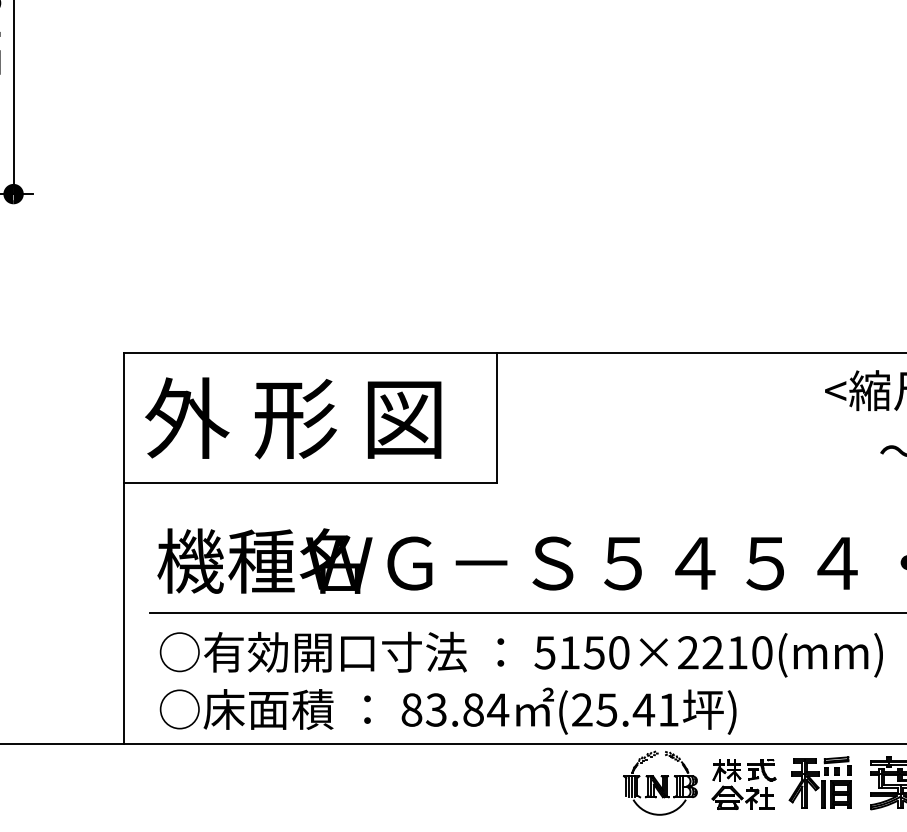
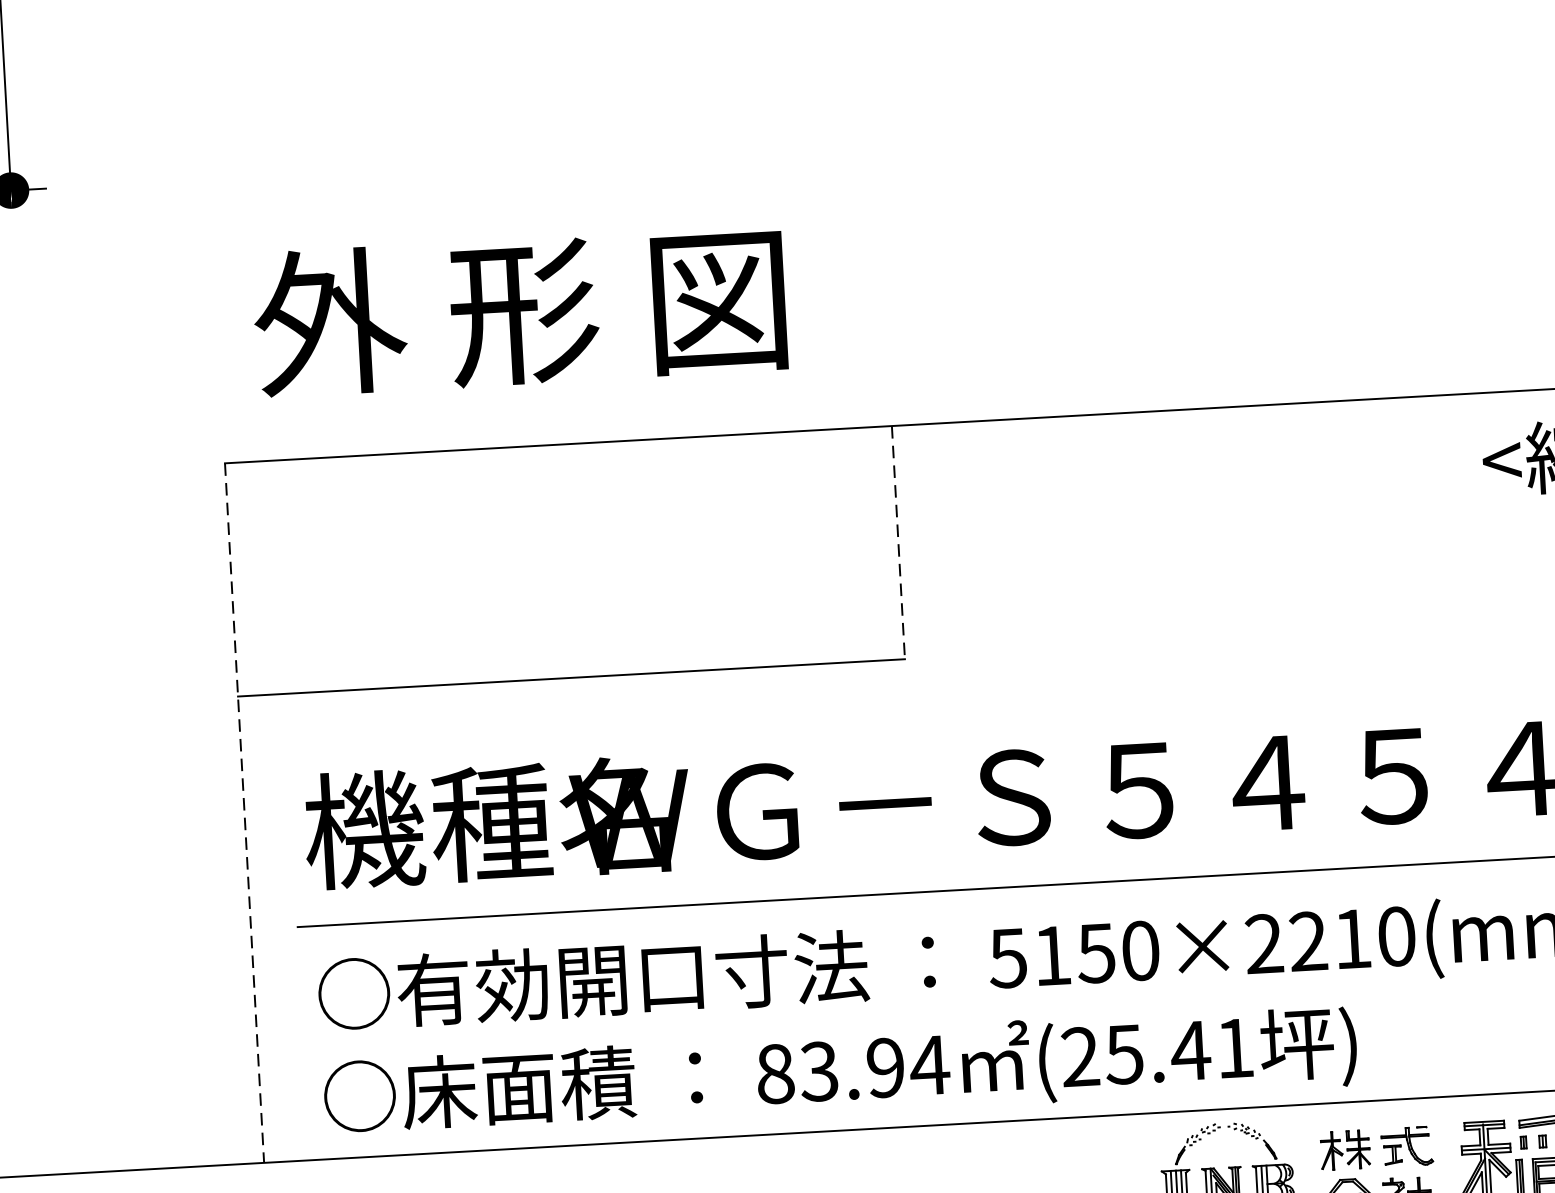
text: (293, 418) -> (520, 311), moved
line: (496, 418) -> (897, 543), solid -> dashed
line: (124, 548) -> (244, 813), solid -> dashed
text: (473, 709) -> (885, 1066), 83.84 -> 83.94

